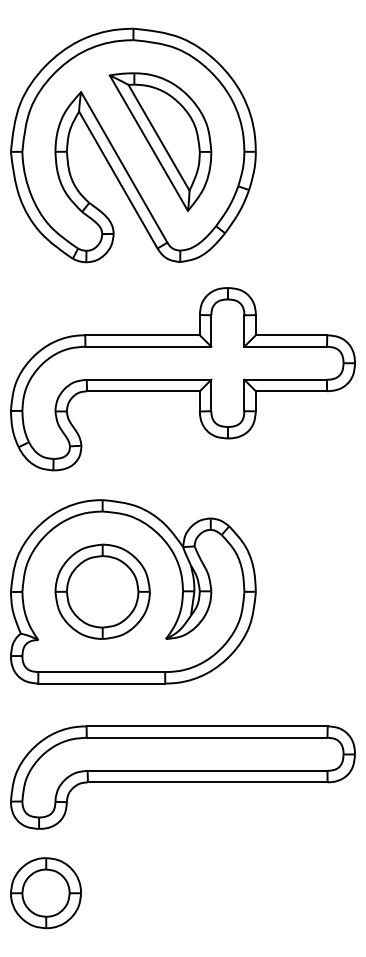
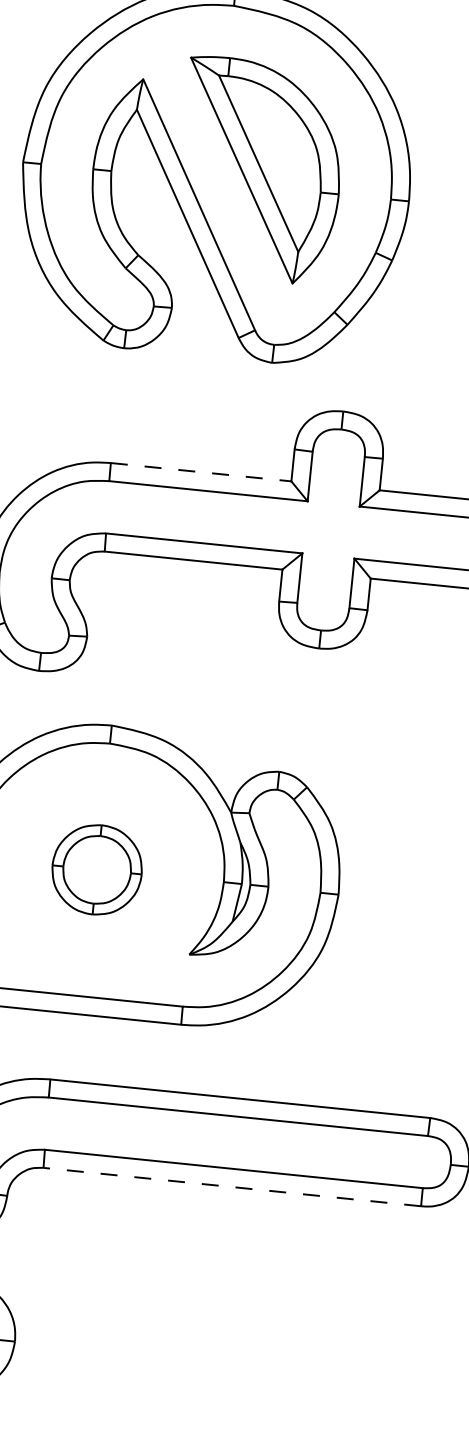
line: (143, 335) -> (202, 472), solid -> dashed
part: (102, 591) -> (97, 869), size x0.6
line: (207, 782) -> (231, 1187), solid -> dashed

